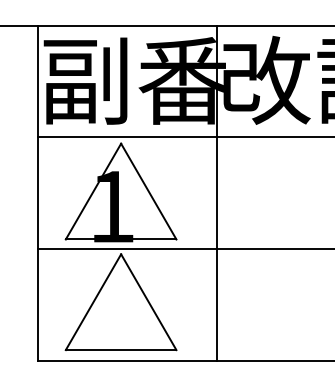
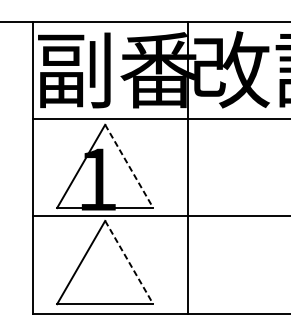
line: (149, 192) -> (129, 167), solid -> dashed
line: (149, 302) -> (129, 262), solid -> dashed

